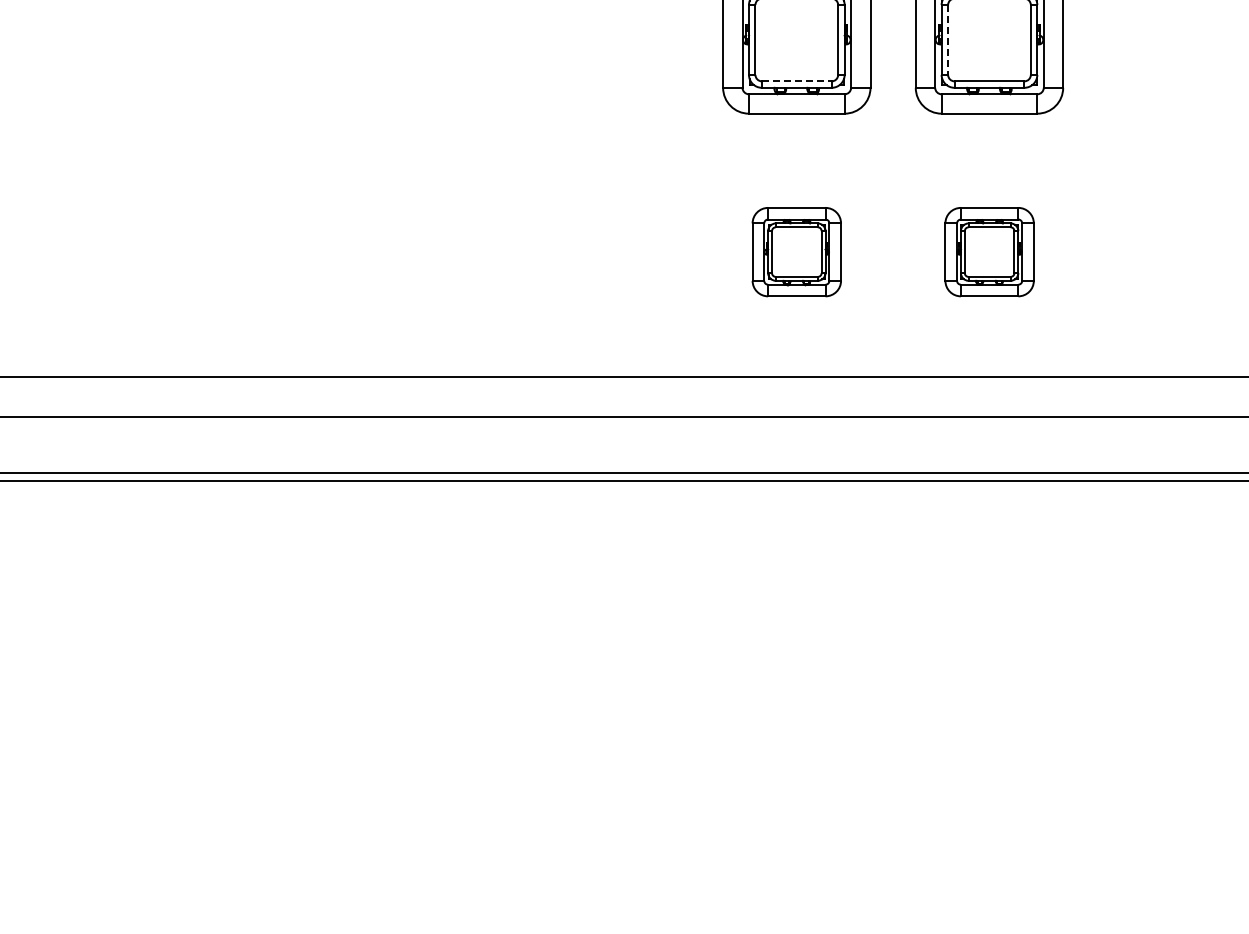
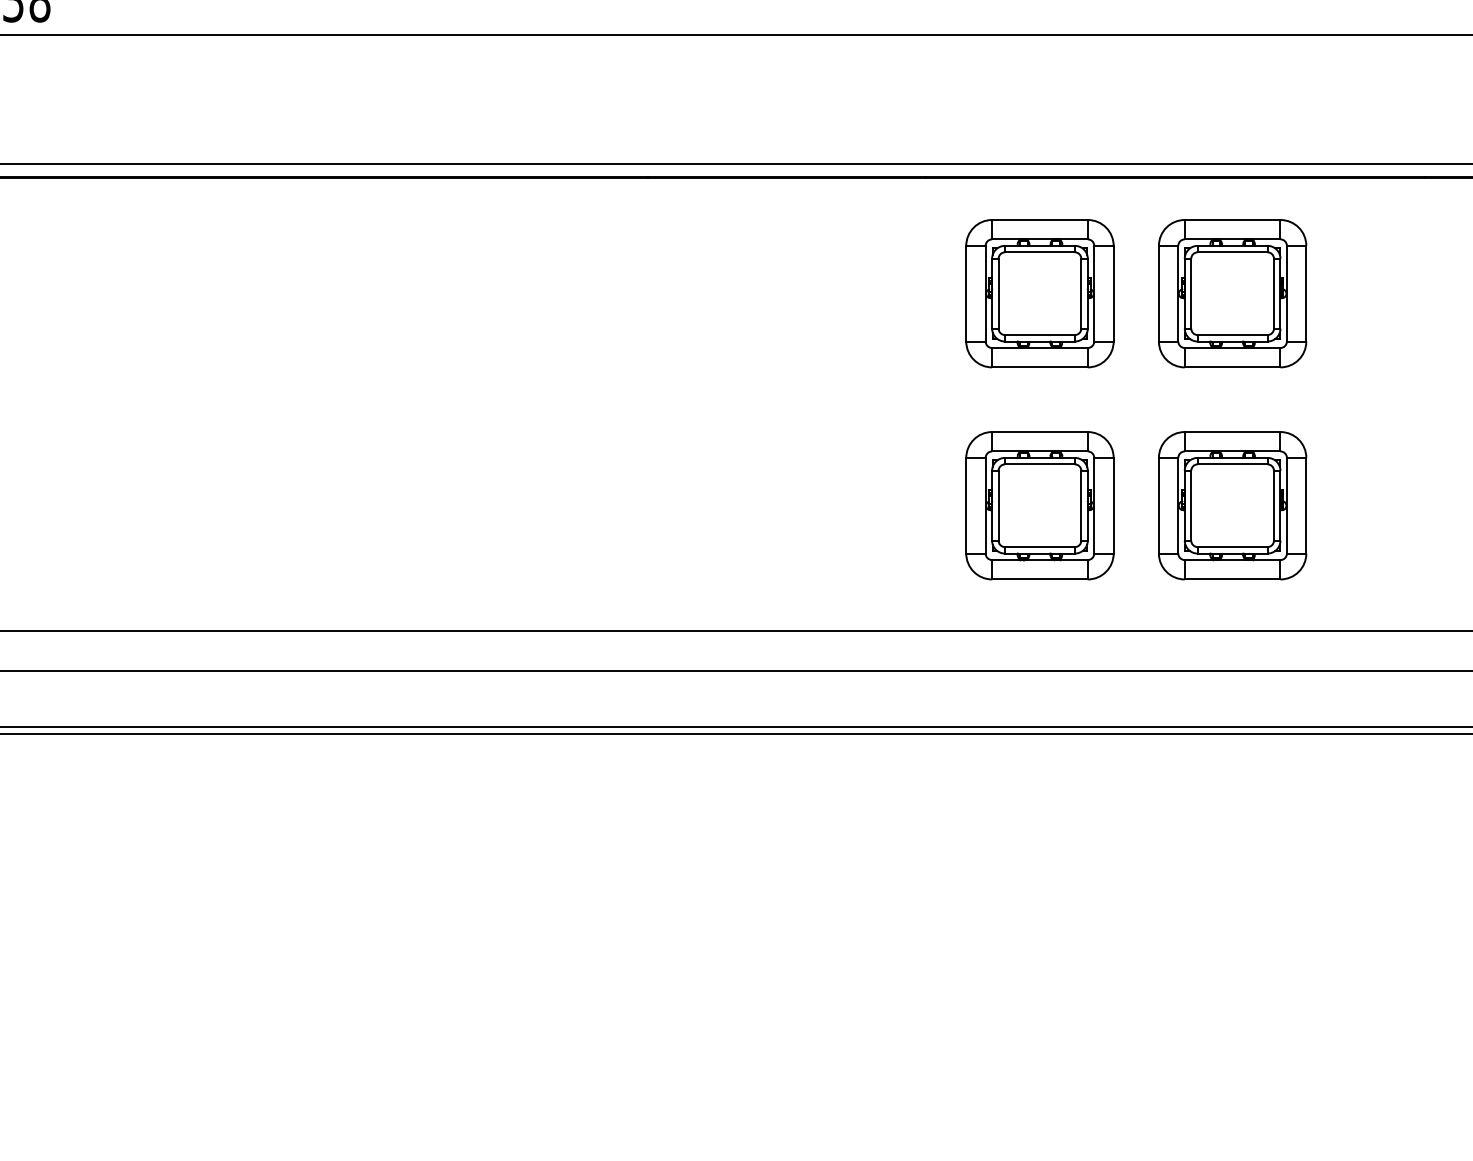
line: (948, 39) -> (1191, 293), dashed -> solid
line: (796, 81) -> (1039, 335), dashed -> solid
part: (796, 251) -> (1039, 505), size x1.67
part: (989, 251) -> (1232, 505), size x1.67

